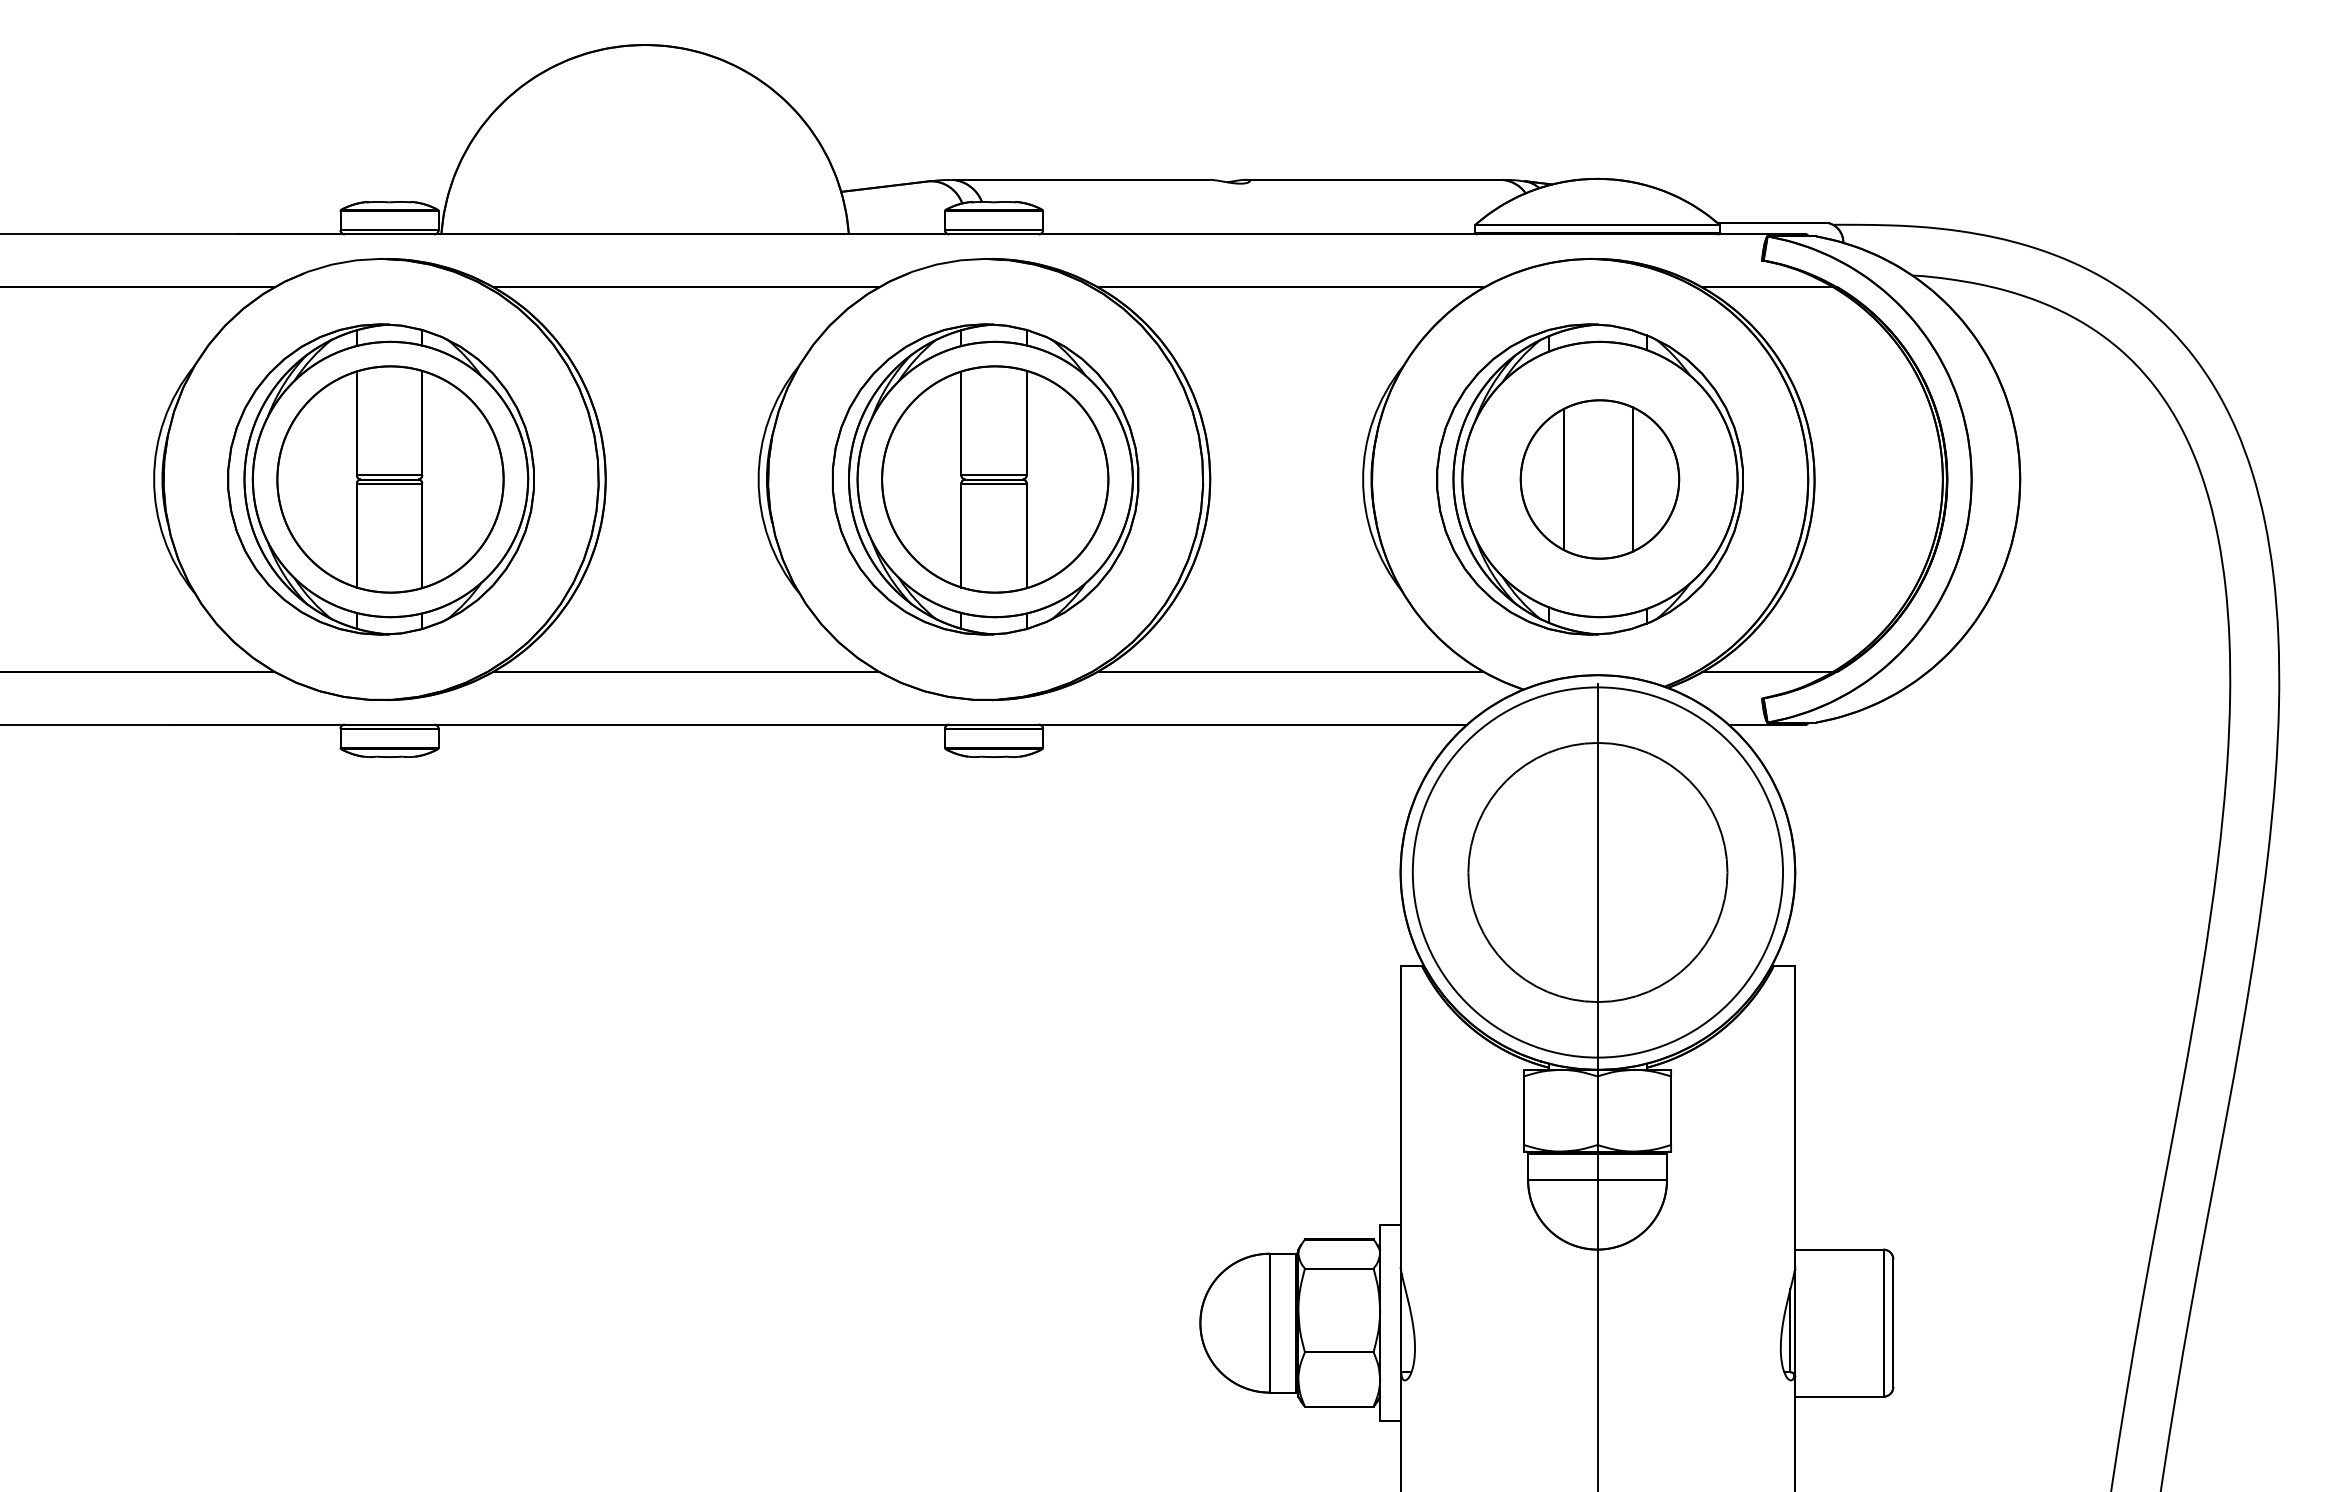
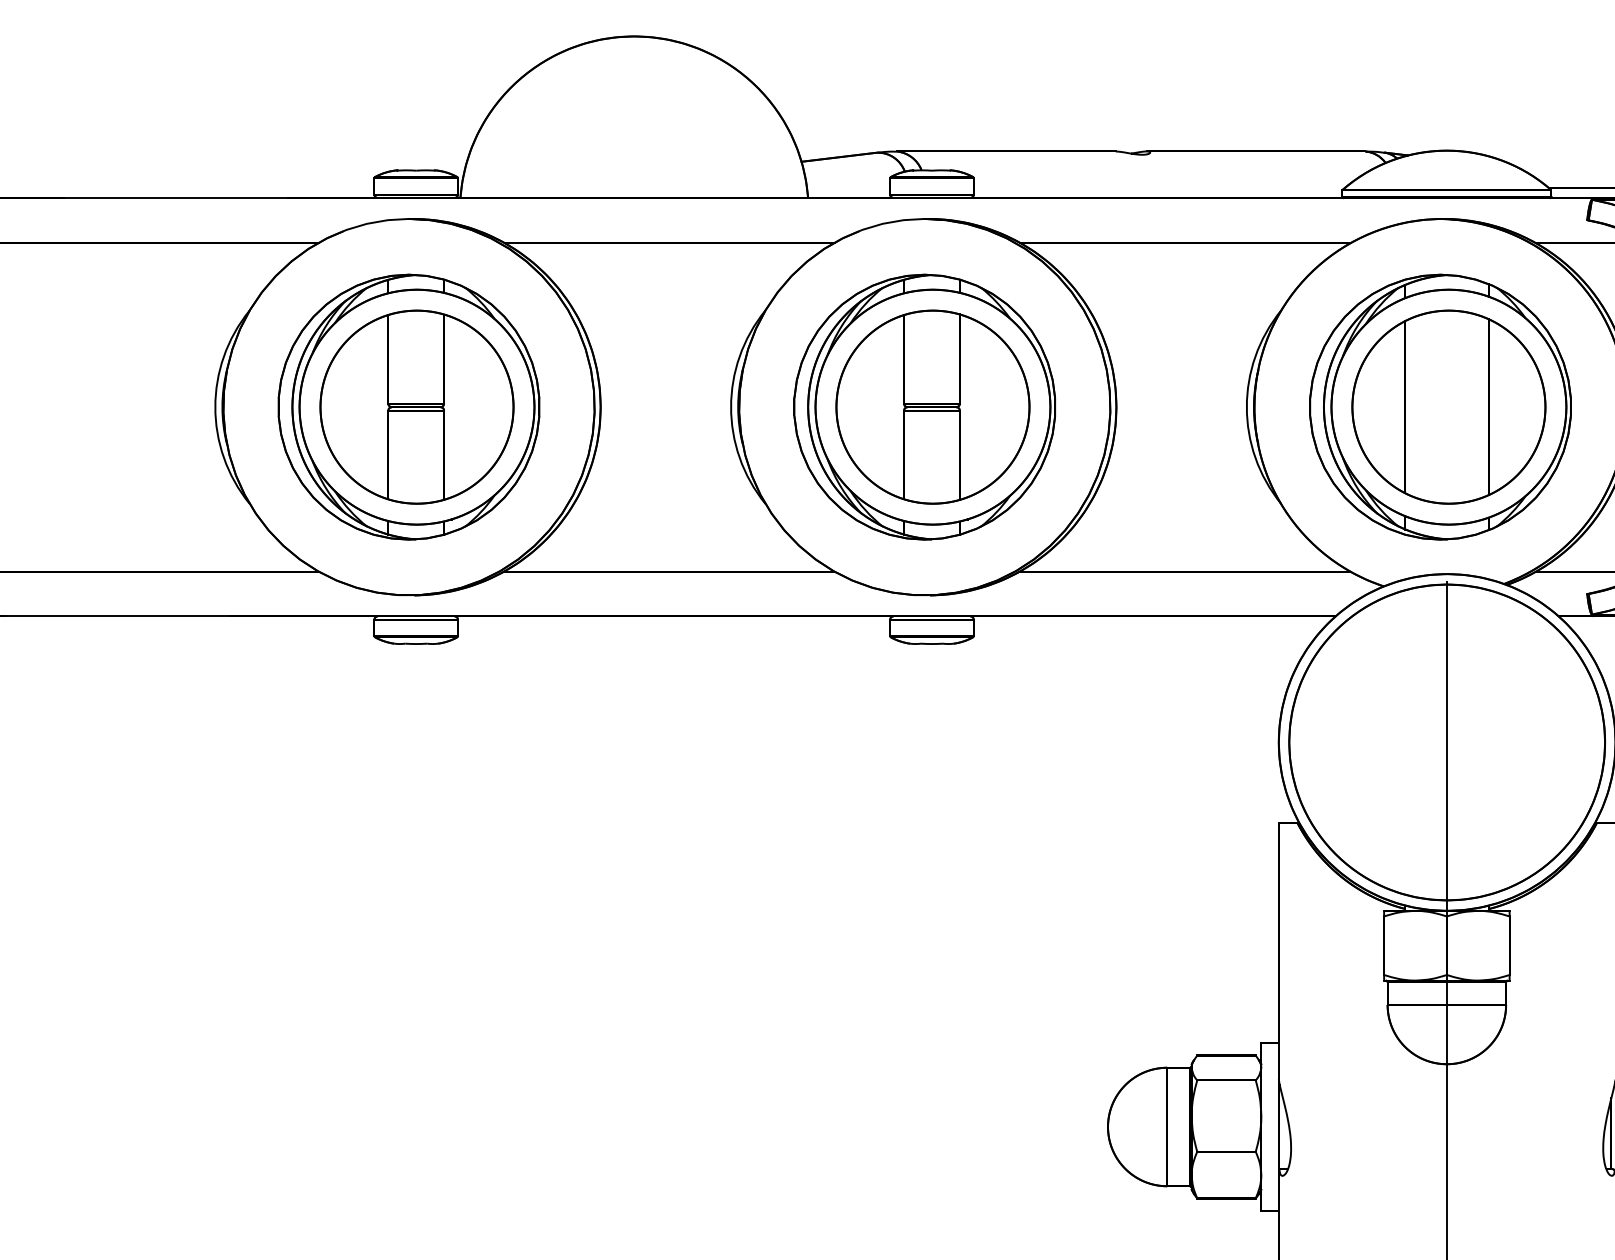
part: (1599, 479) -> (1448, 407), size x1.43
circle: (1597, 872) -> (1446, 742), size x1.43

